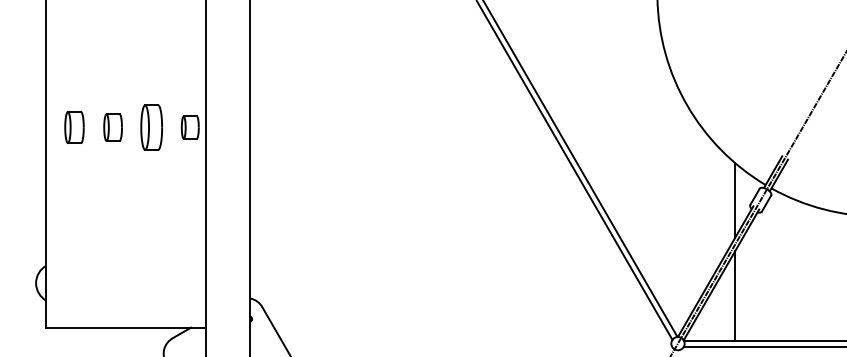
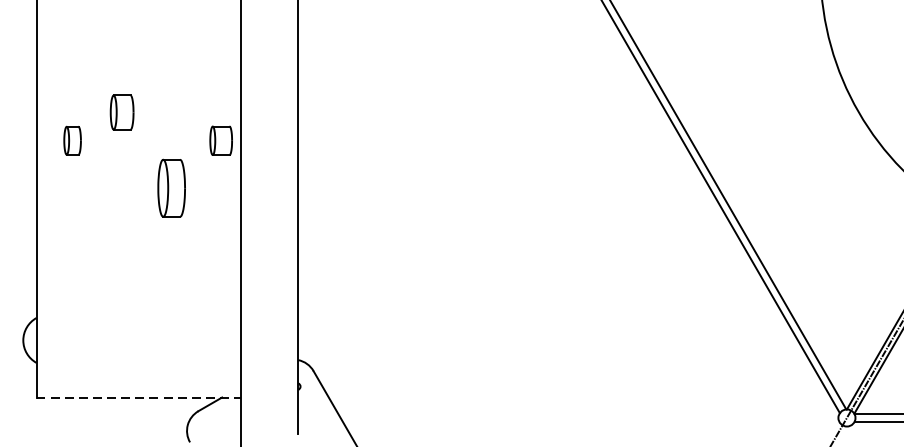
part: (74, 127) -> (72, 140), size x0.7
part: (112, 127) -> (121, 112), moved
part: (151, 127) -> (171, 188), moved
line: (126, 327) -> (139, 397), solid -> dashed

